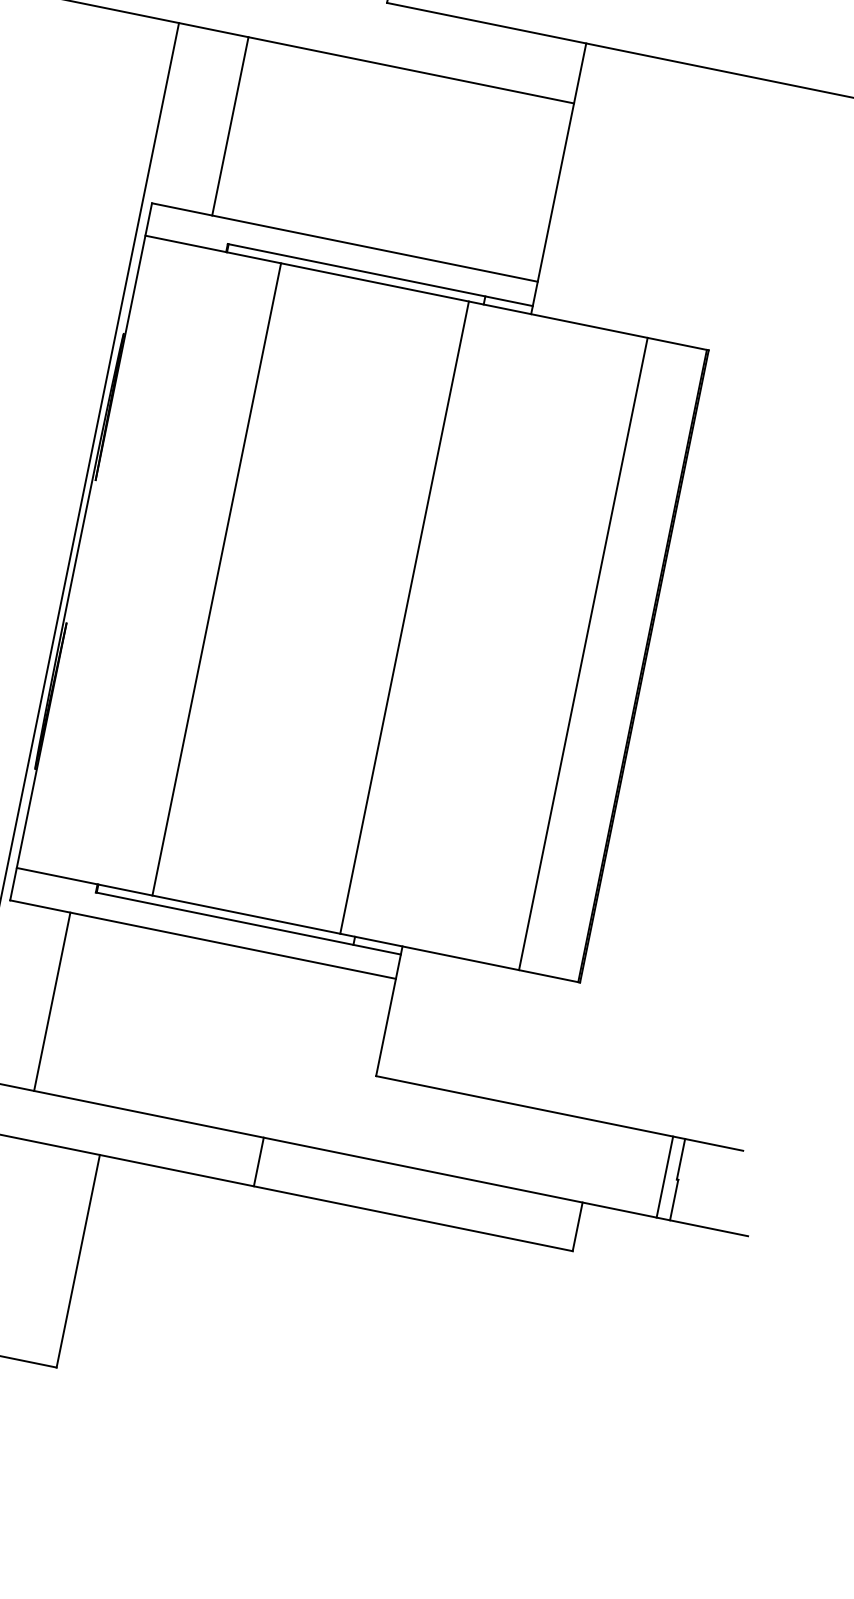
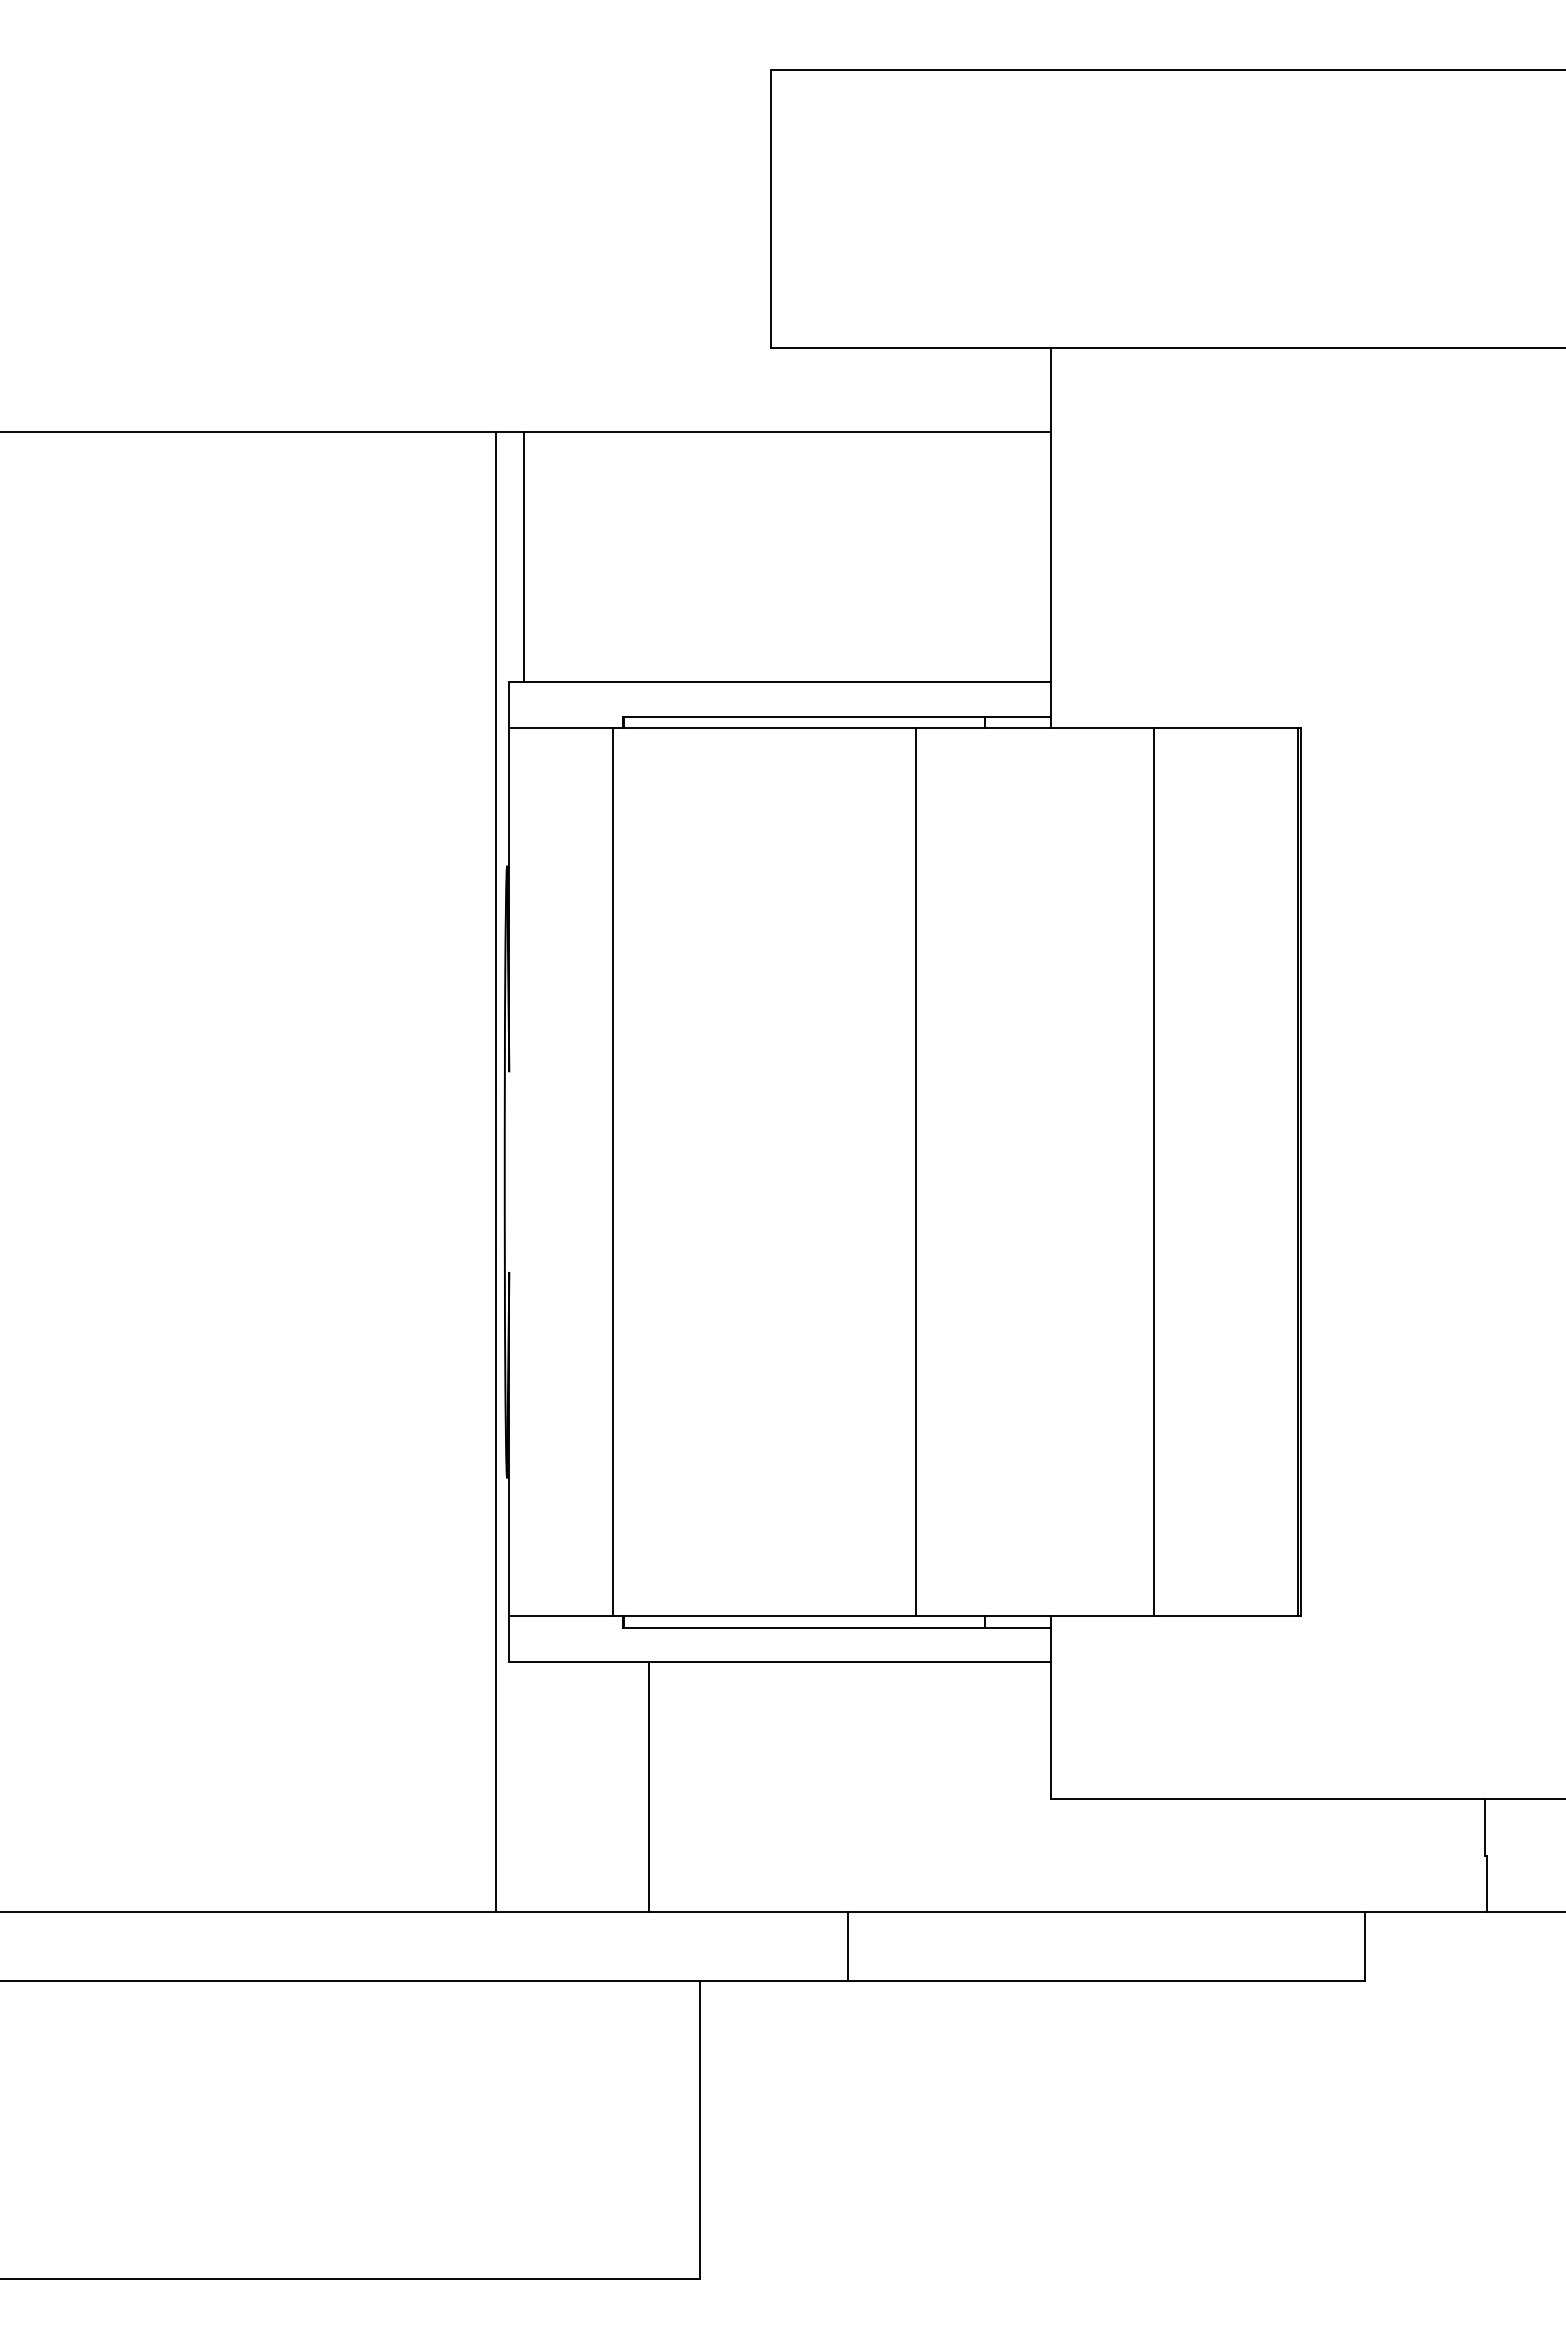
line: (230, 125) -> (523, 556), moved
line: (216, 579) -> (612, 1172), moved
line: (404, 617) -> (915, 1172), moved
line: (582, 654) -> (1153, 1172), moved
line: (52, 1001) -> (648, 1786), moved
line: (258, 1161) -> (847, 1946), moved
line: (664, 1177) -> (1468, 1855), removed

